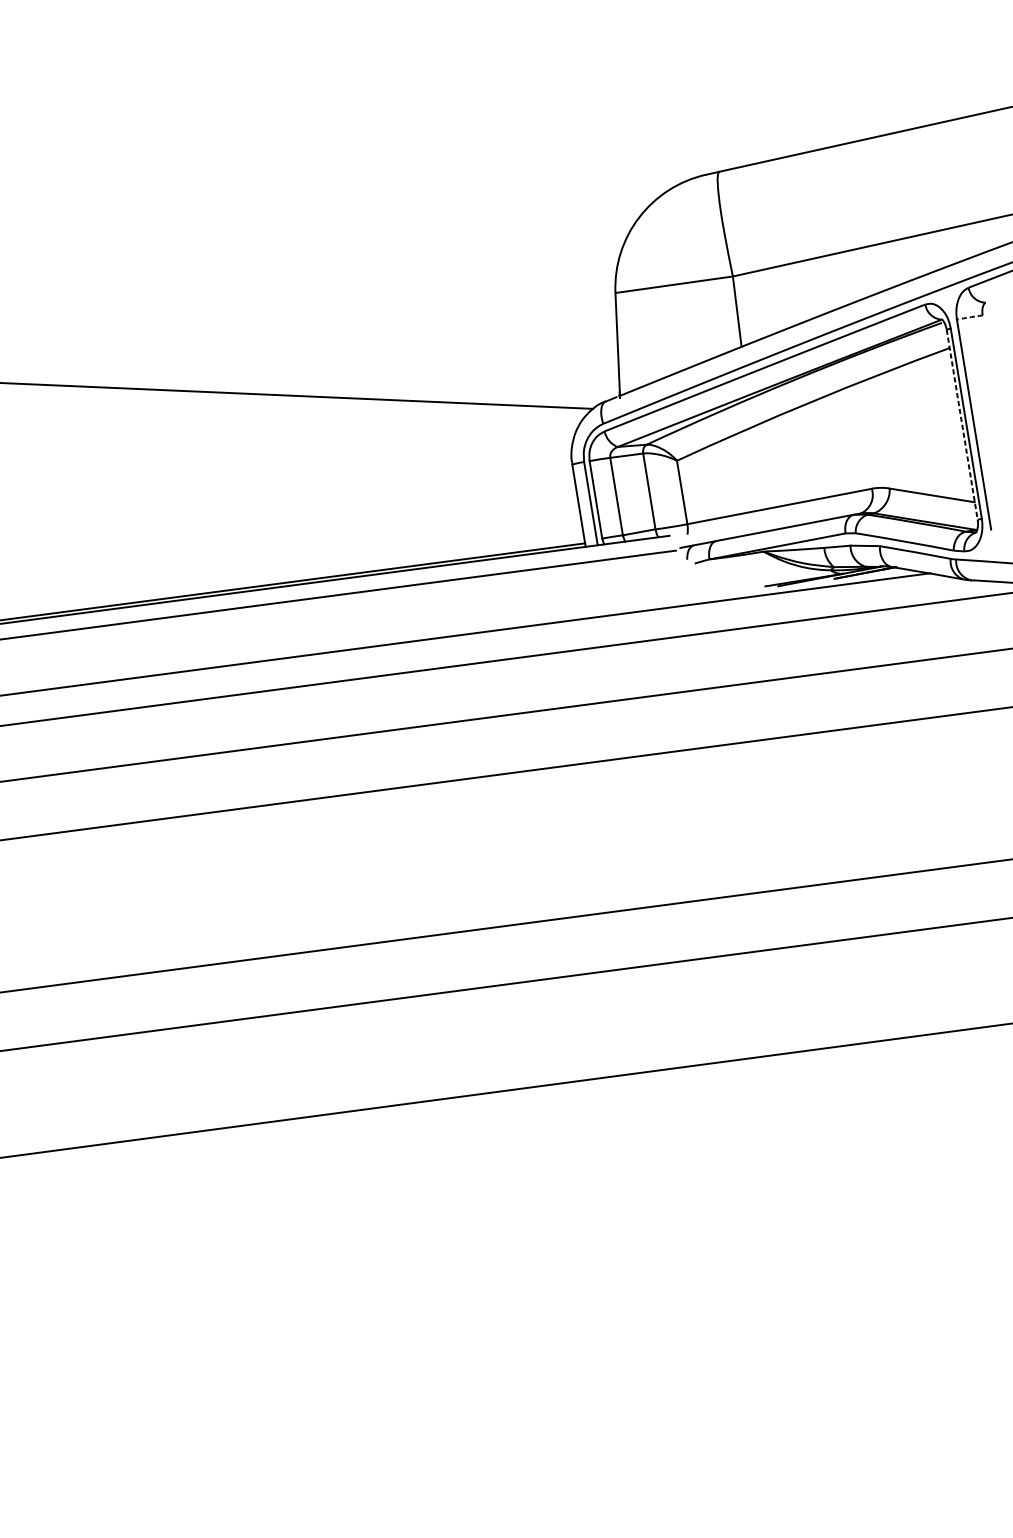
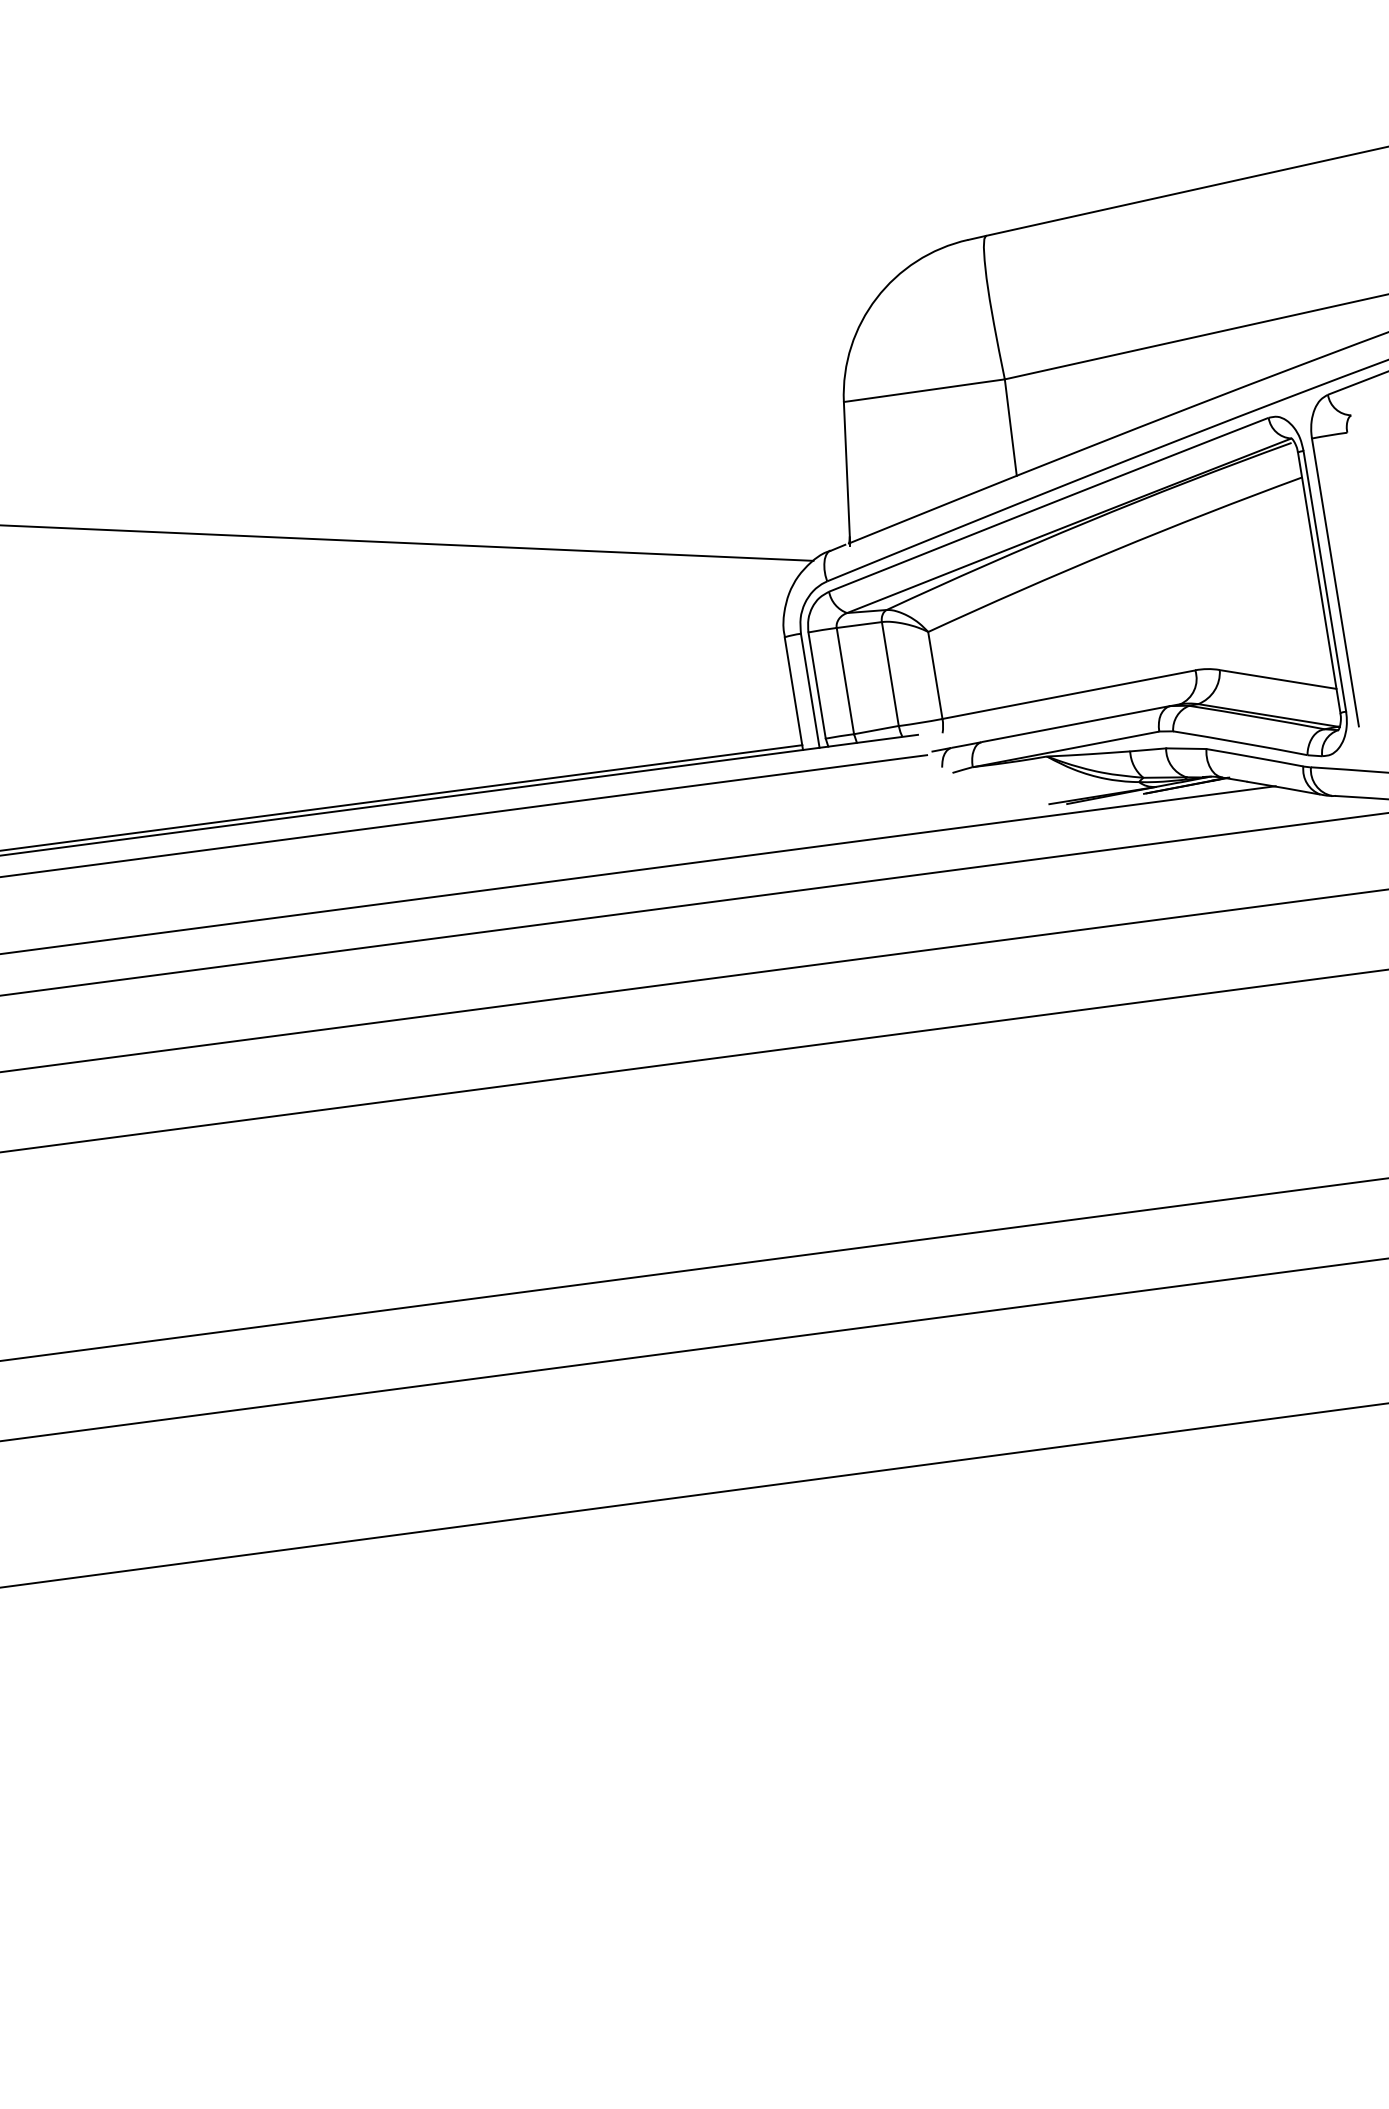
arc: (969, 317) -> (1329, 435), dashed -> solid
line: (962, 425) -> (1319, 583), dashed -> solid

